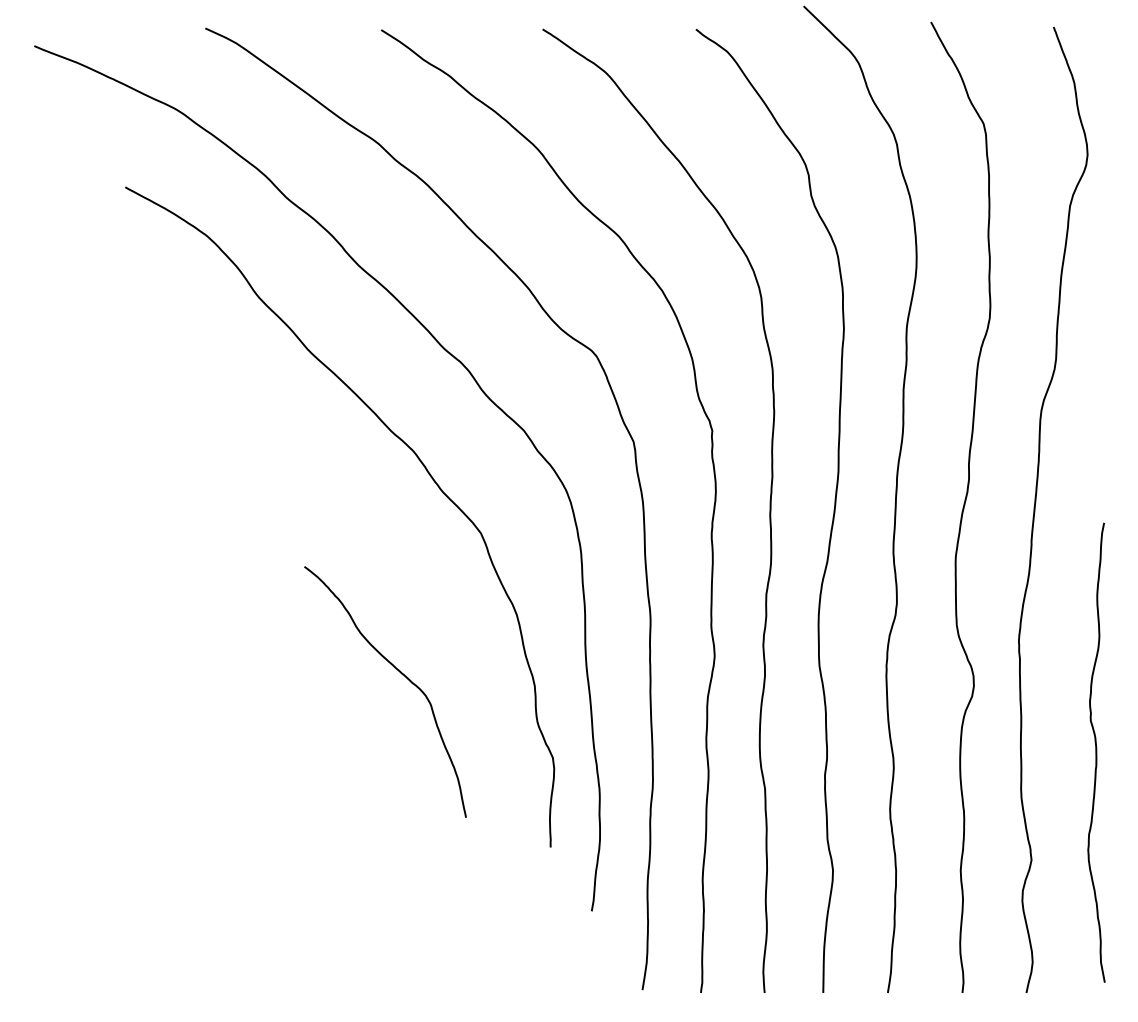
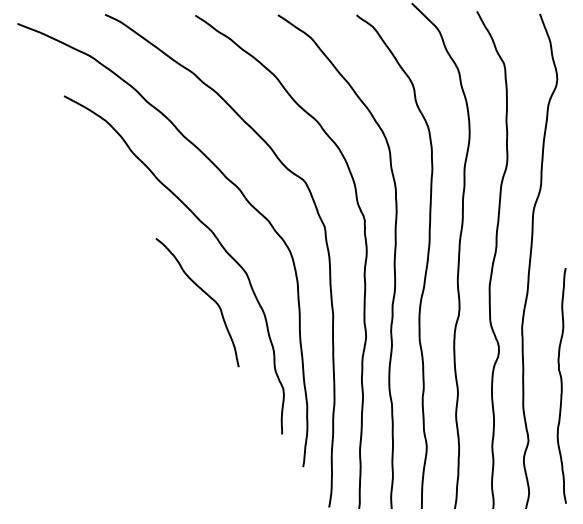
curve: (401, 675) -> (205, 294), moved

